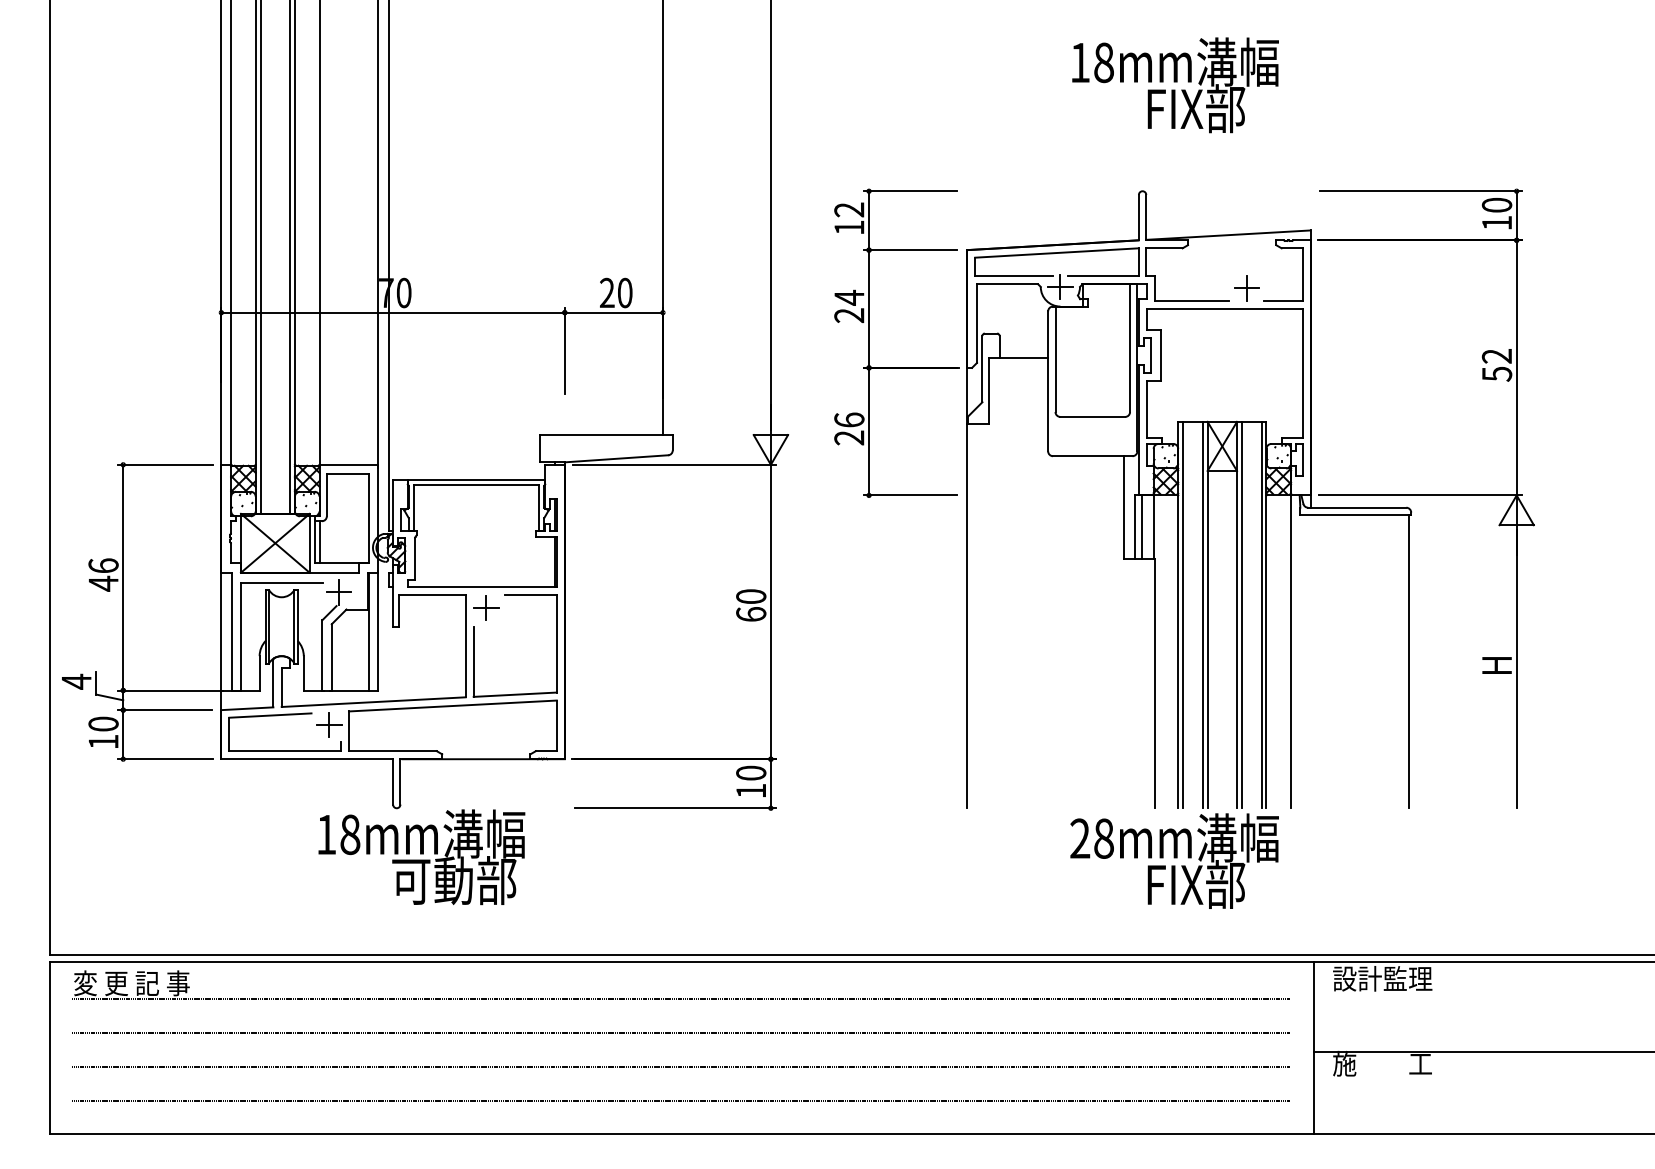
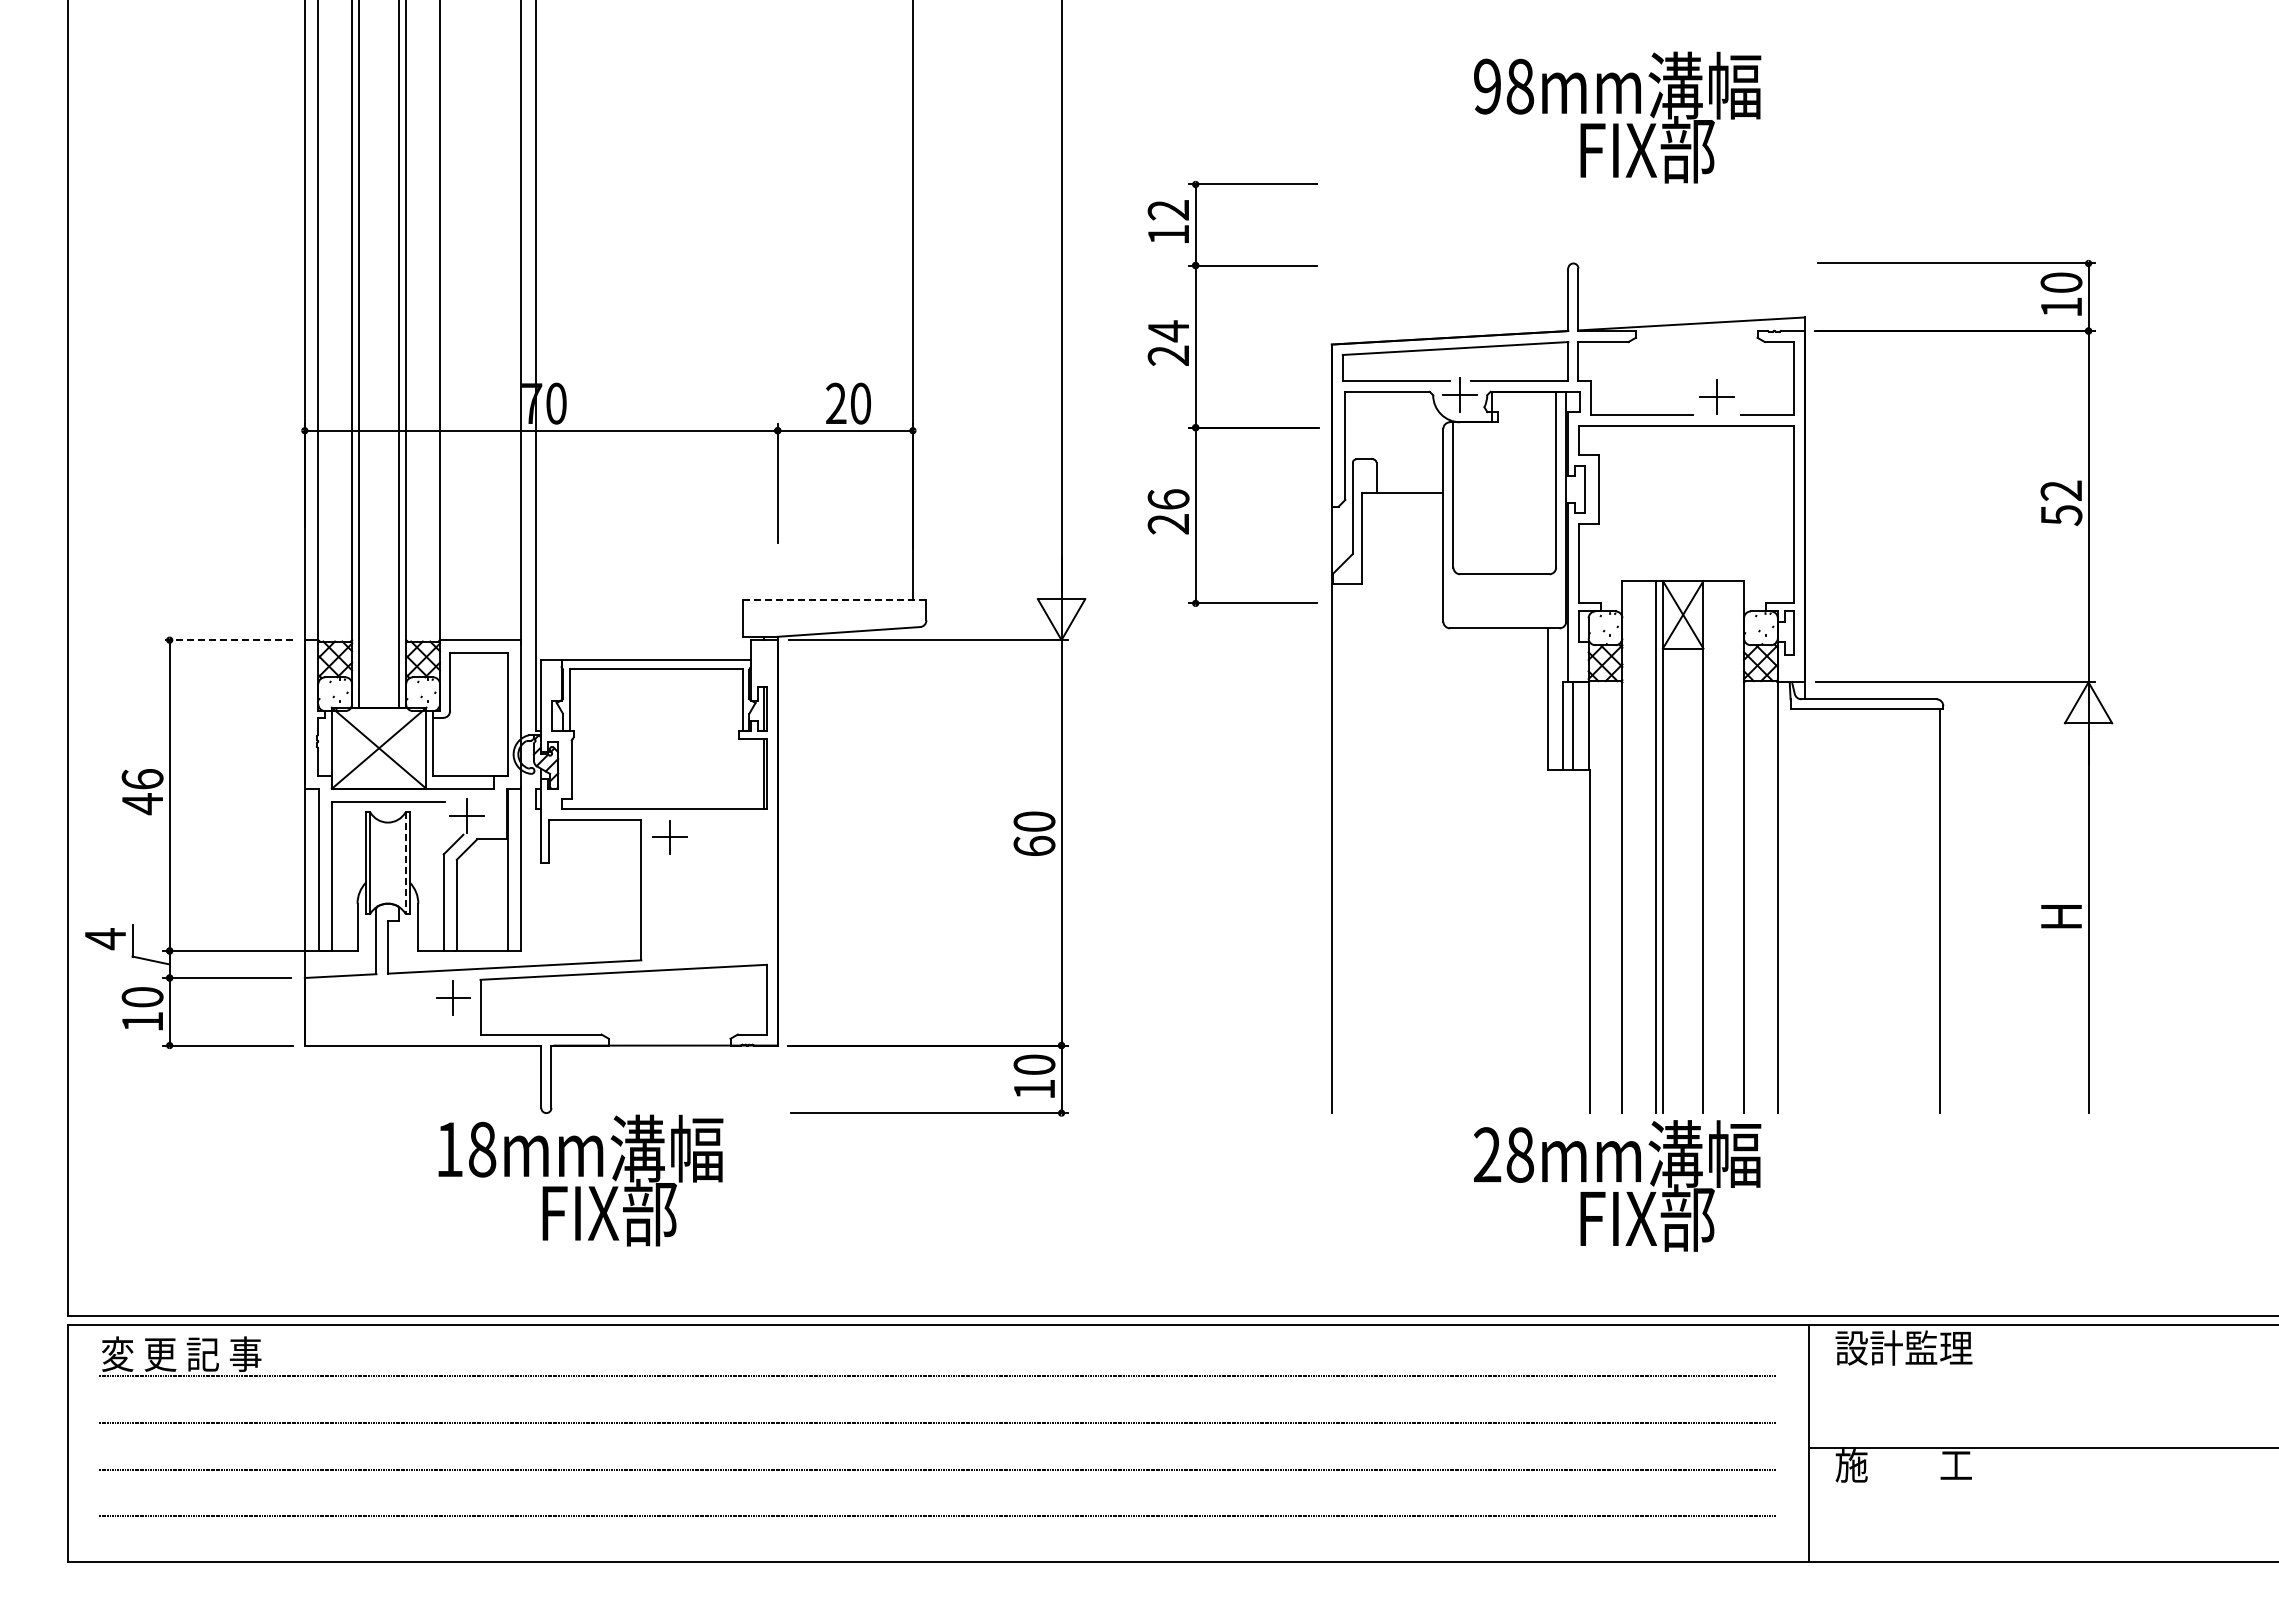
text: (1080, 62) -> (1487, 86), 18mm -> 98mm
part: (896, 367) -> (1233, 427), moved
line: (606, 435) -> (834, 599), solid -> dashed
line: (165, 465) -> (227, 640), solid -> dashed
line: (319, 542) -> (439, 746), removed
line: (1183, 615) -> (1629, 847), removed
line: (1242, 615) -> (1710, 847), removed
line: (1261, 615) -> (1737, 847), removed
line: (294, 626) -> (405, 863), solid -> dashed
part: (473, 645) -> (652, 889), removed
part: (285, 715) -> (392, 985), removed
text: (454, 880) -> (625, 1212), 可動部 -> FIX部

